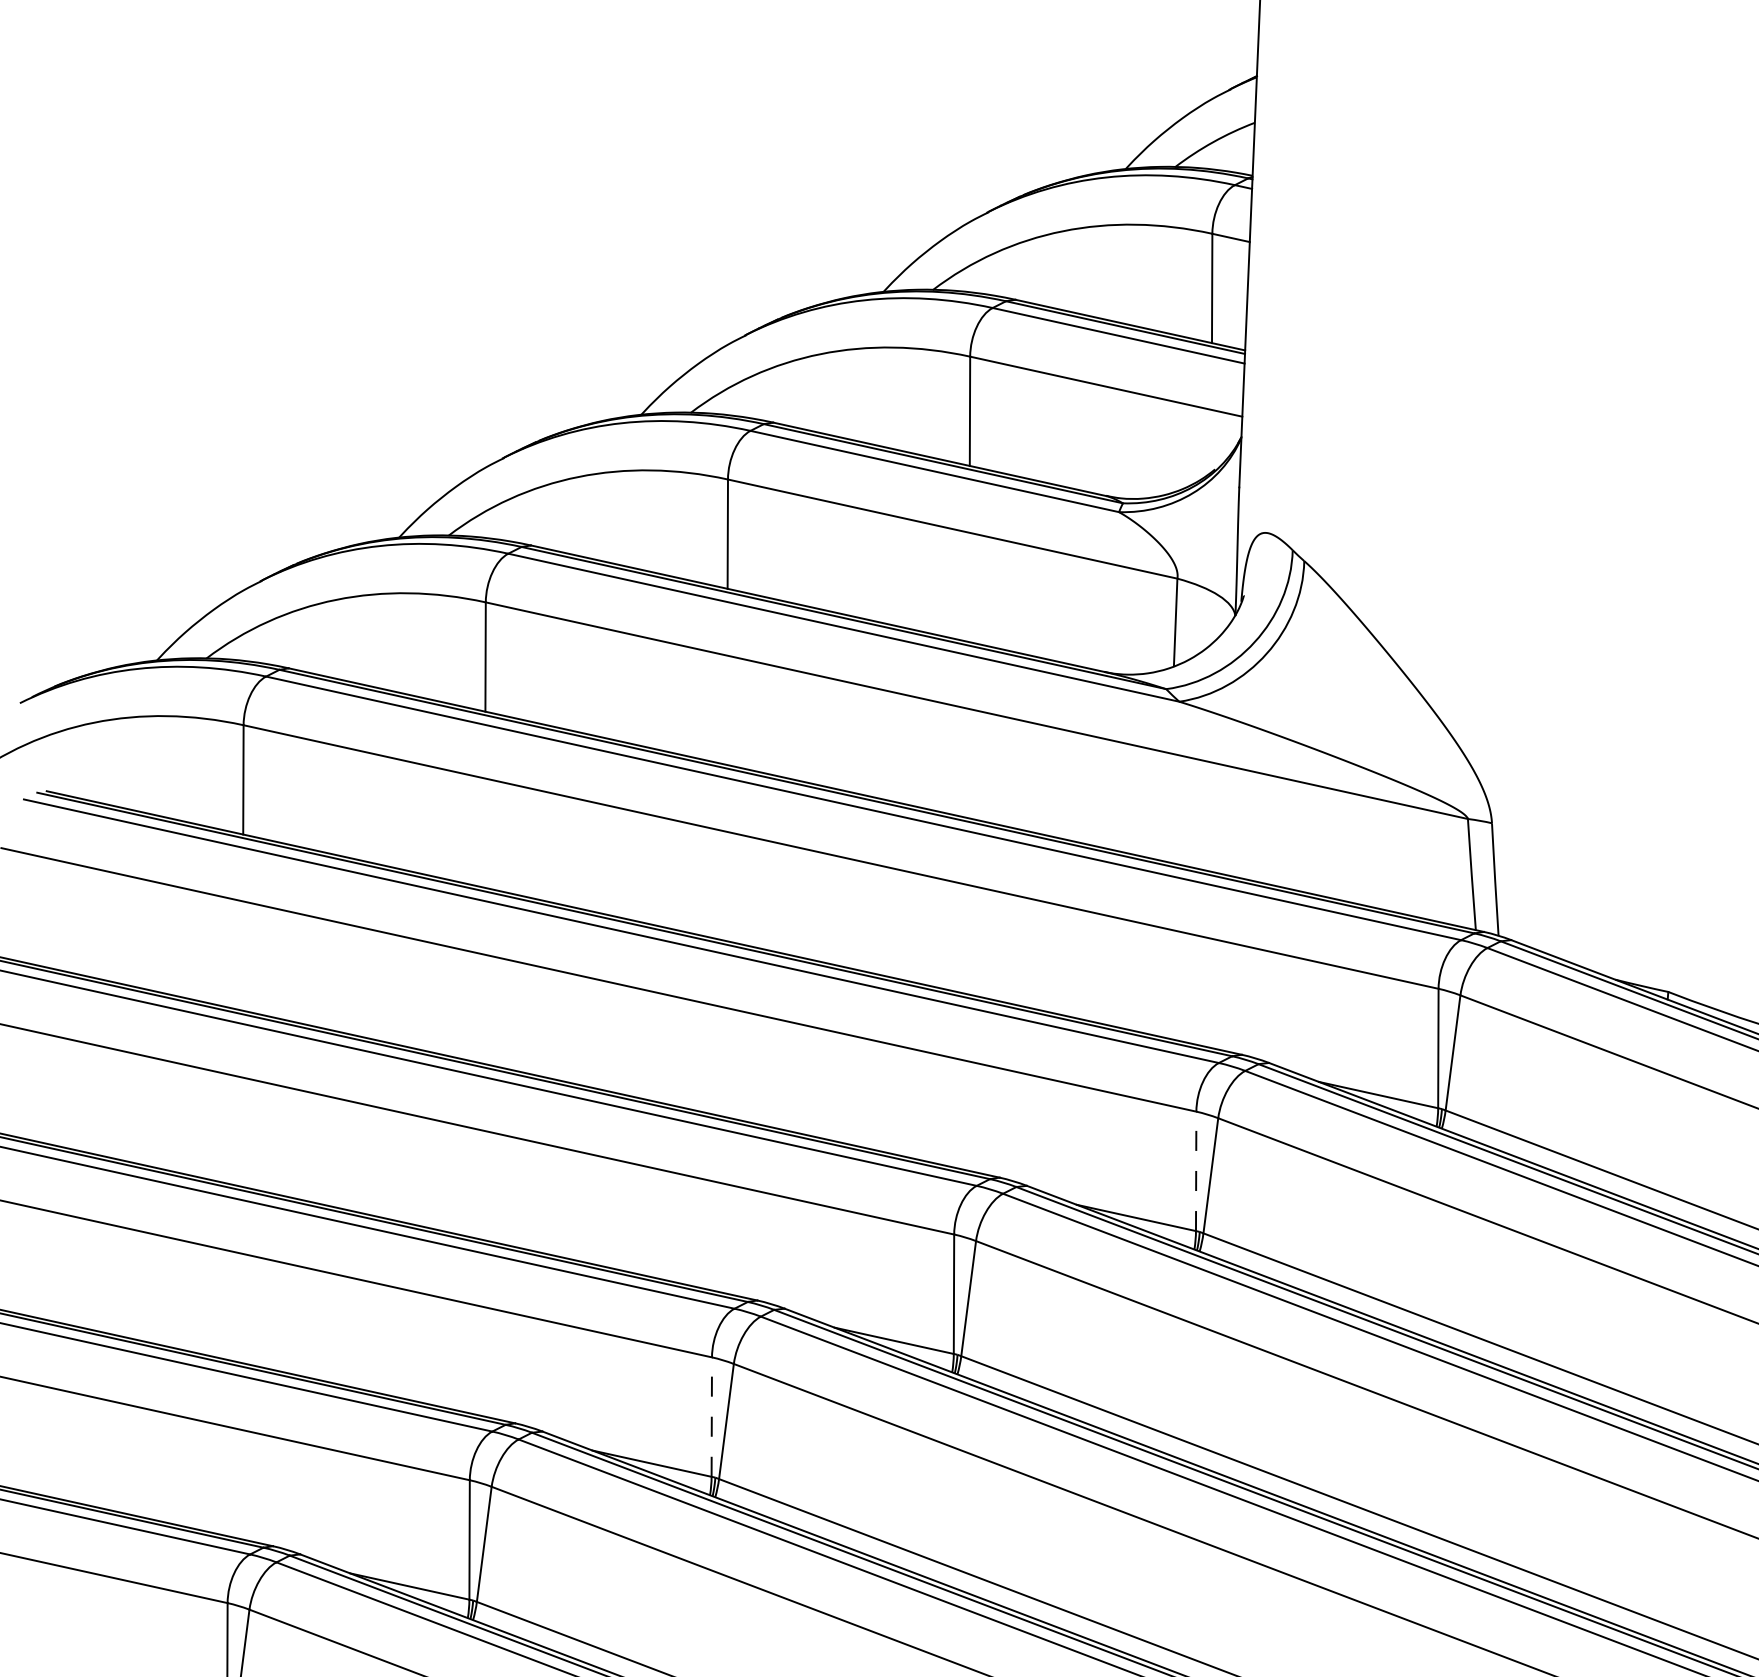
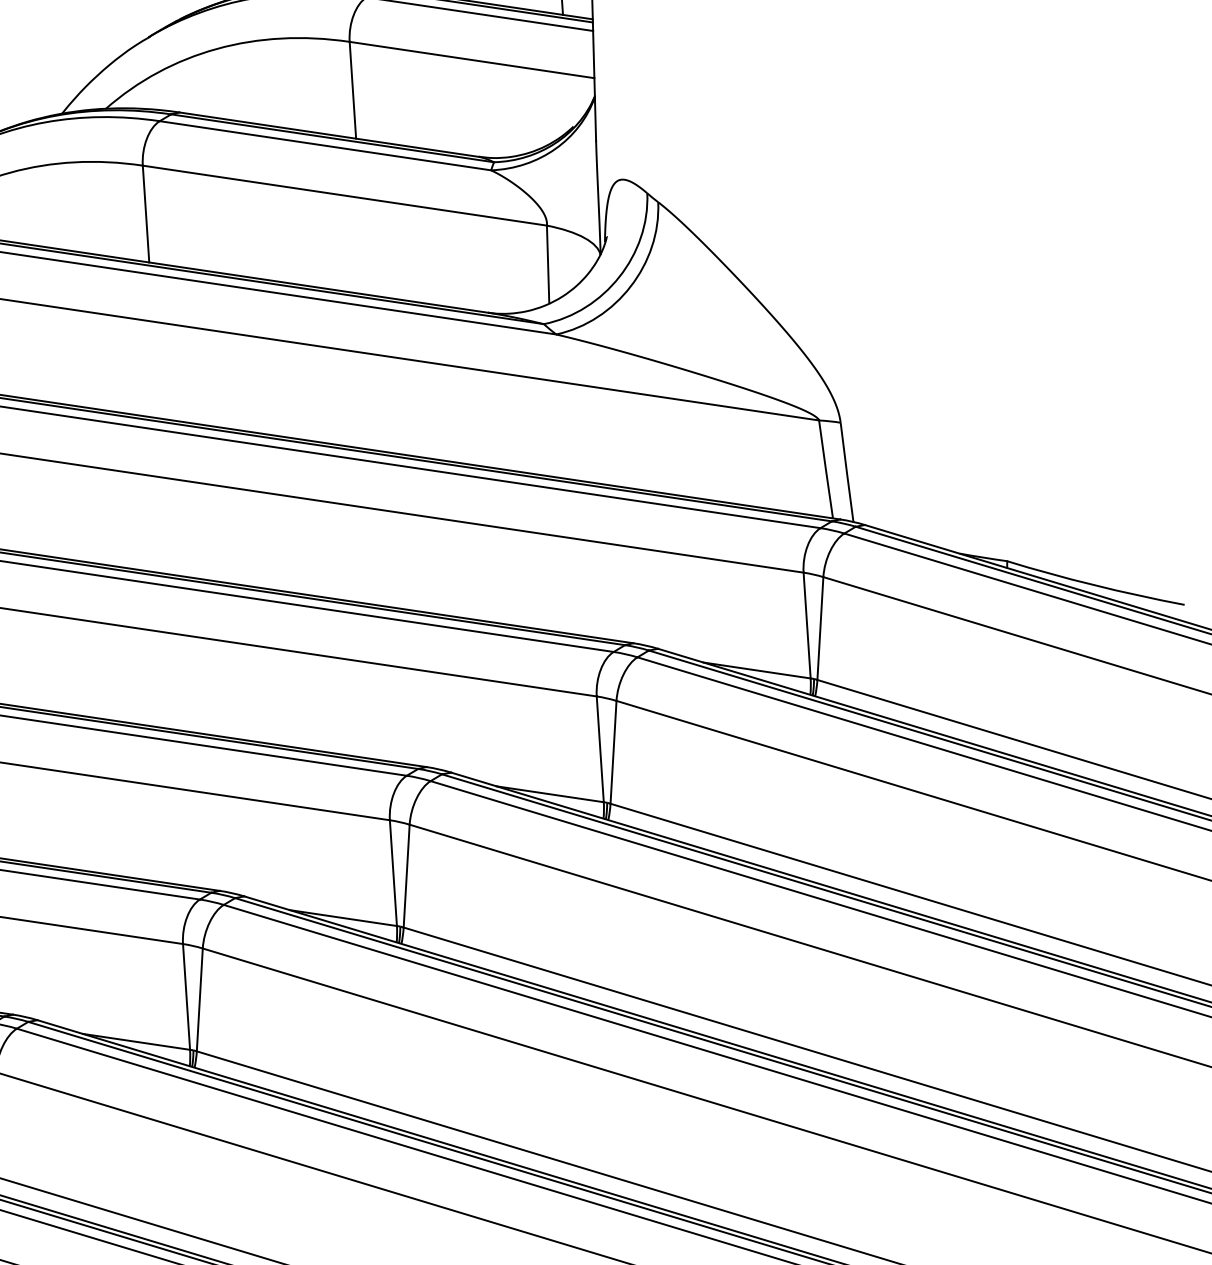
line: (1196, 1171) -> (600, 749), dashed -> solid
line: (711, 1417) -> (186, 997), dashed -> solid

